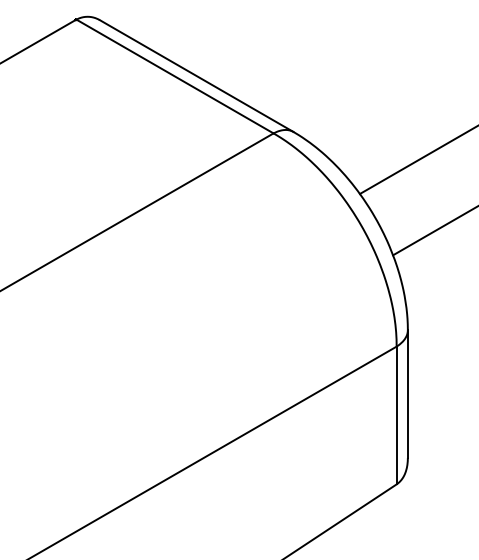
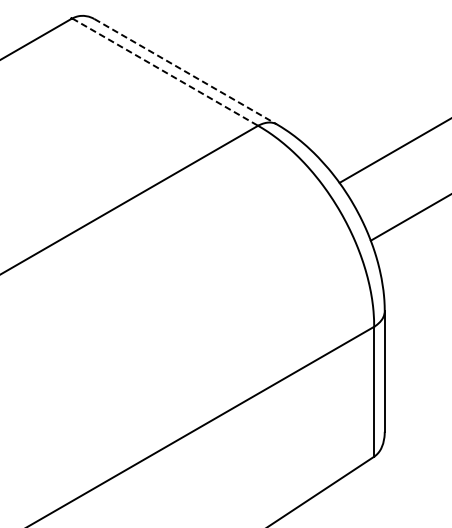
line: (175, 76) -> (165, 72), solid -> dashed
line: (196, 76) -> (185, 72), solid -> dashed

